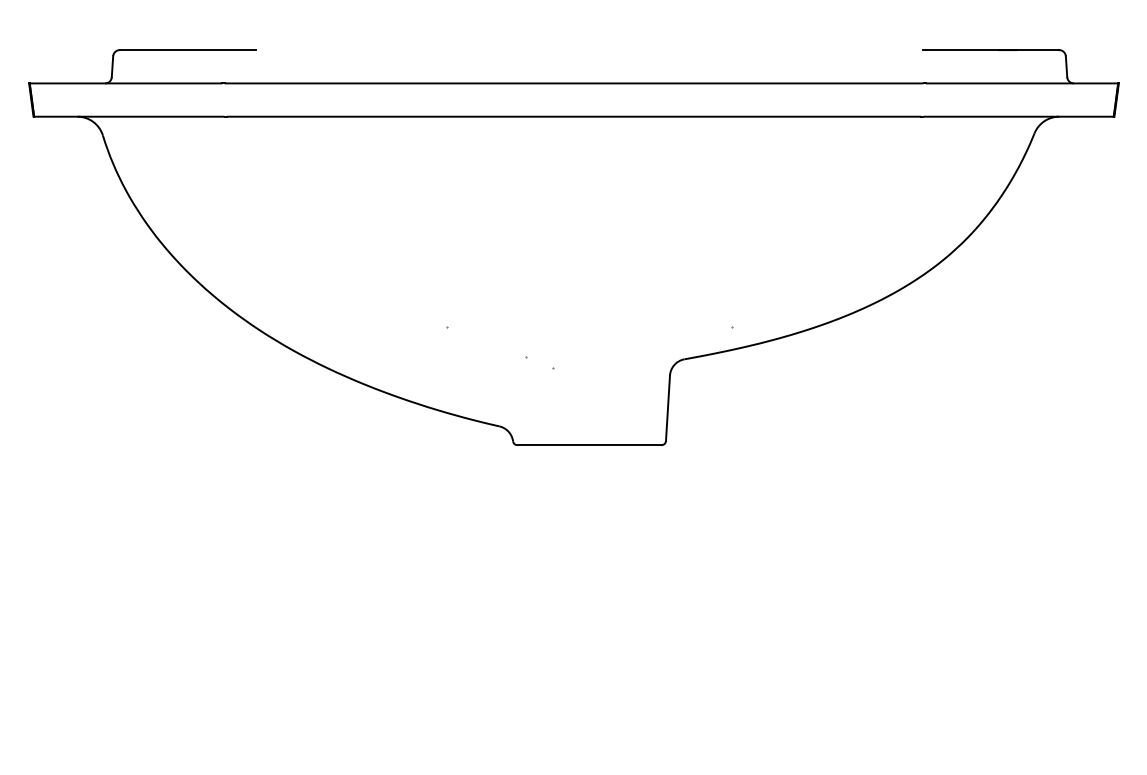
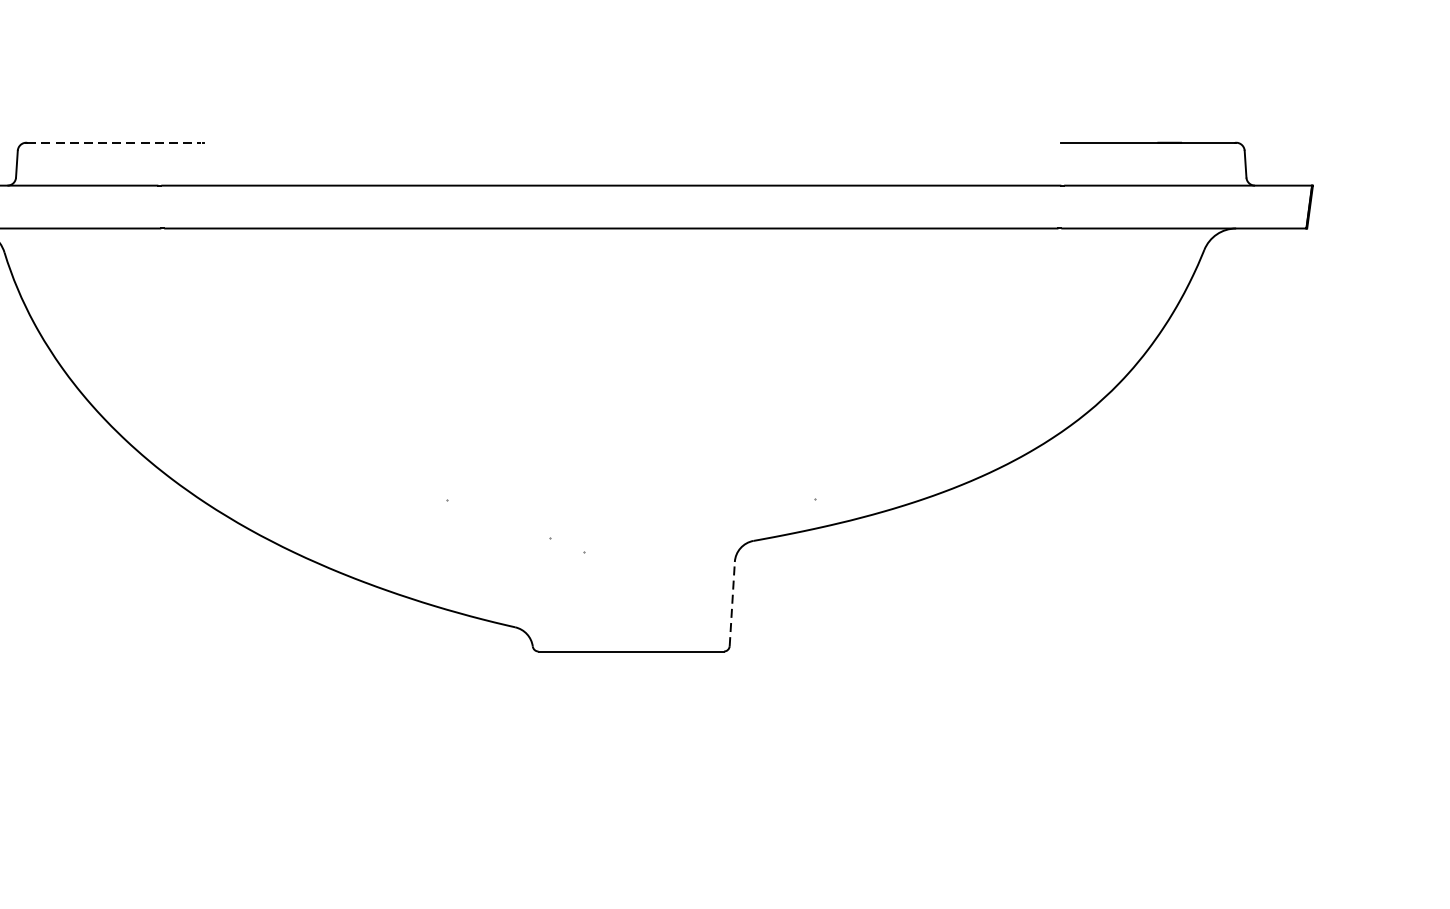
line: (188, 50) -> (114, 143), solid -> dashed
line: (667, 408) -> (731, 604), solid -> dashed

